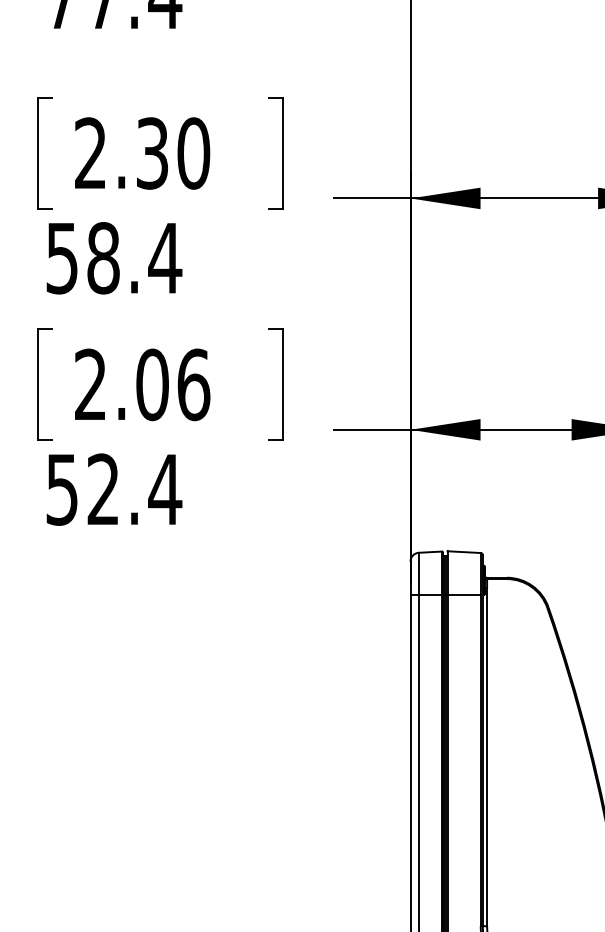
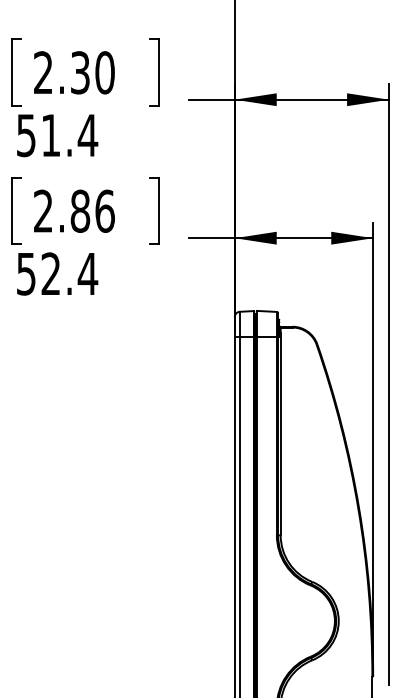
text: (102, 258) -> (50, 135), 58.4 -> 51.4
text: (152, 383) -> (80, 210), 2.06 -> 2.86

